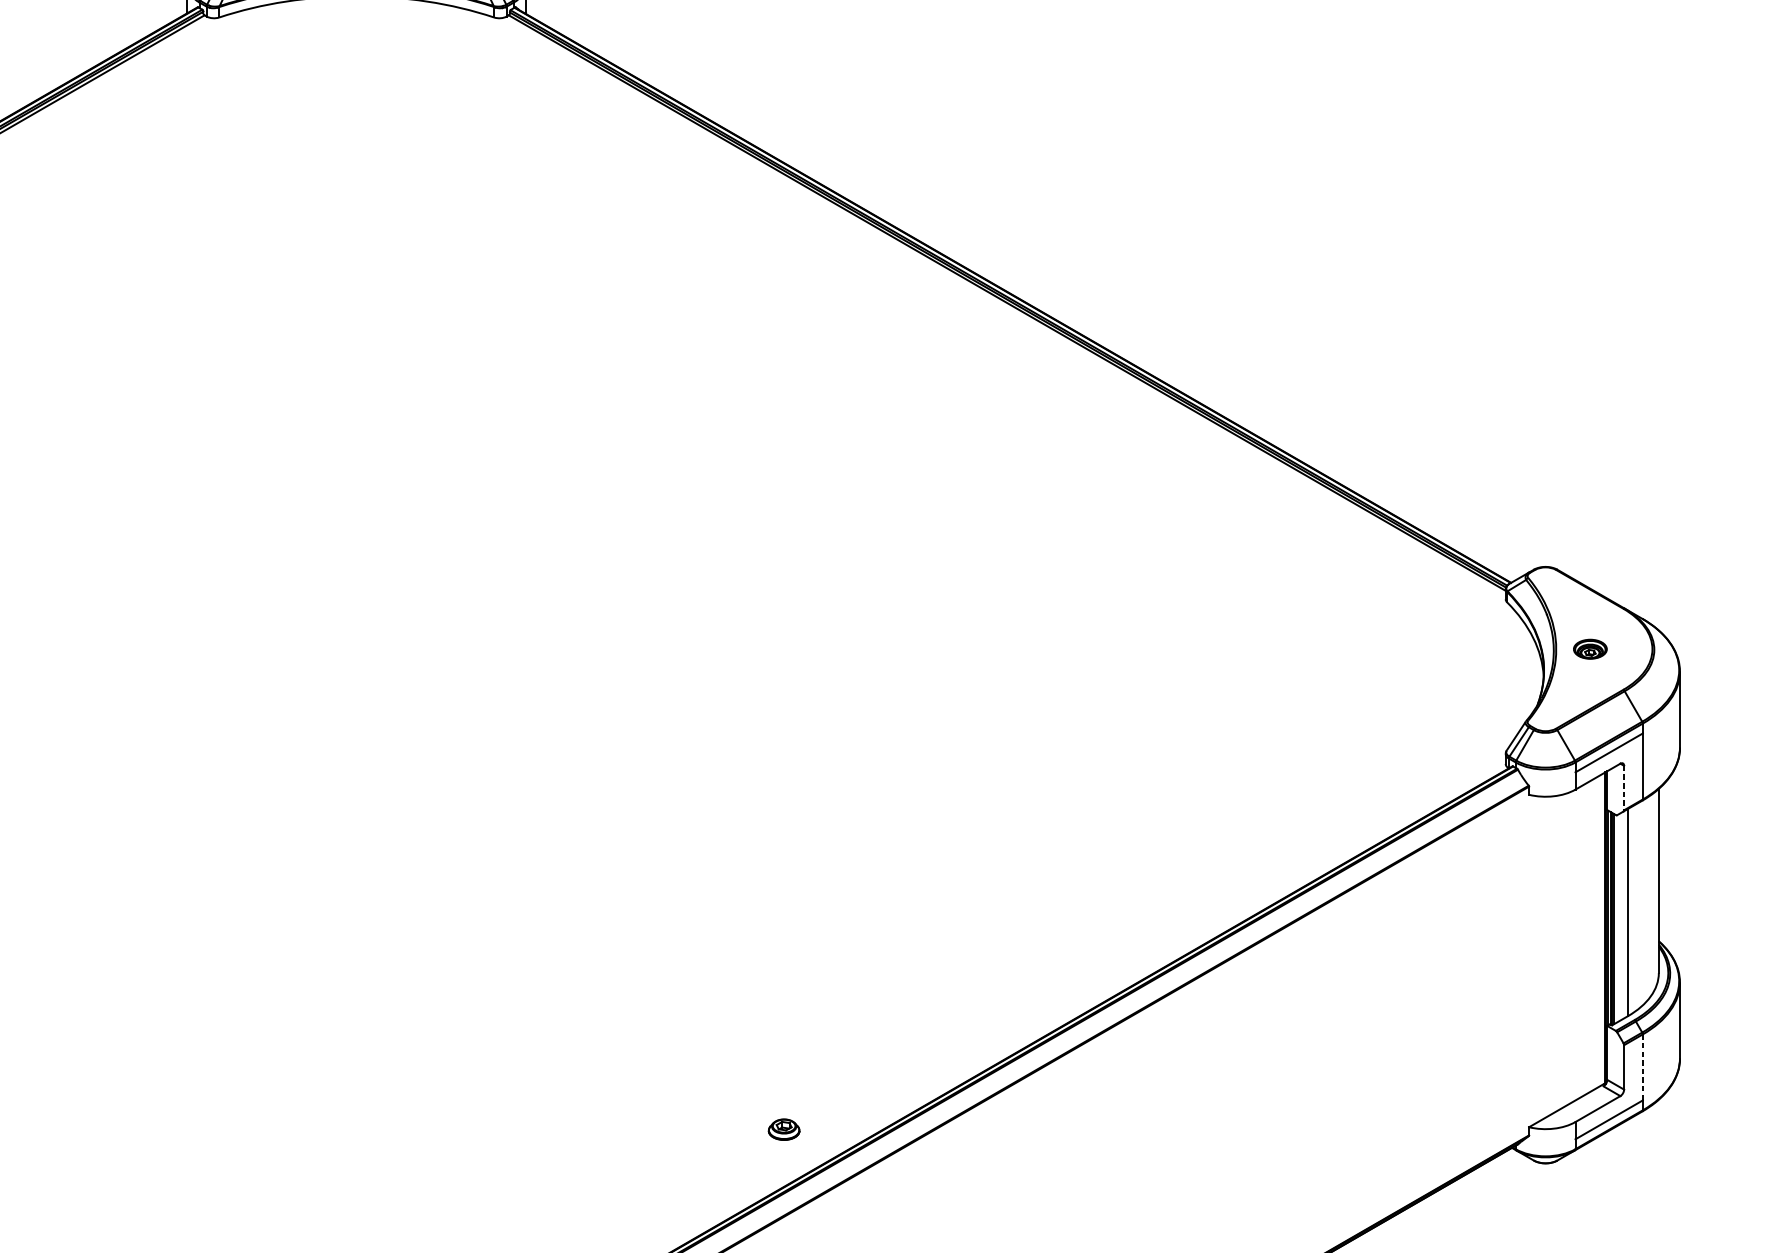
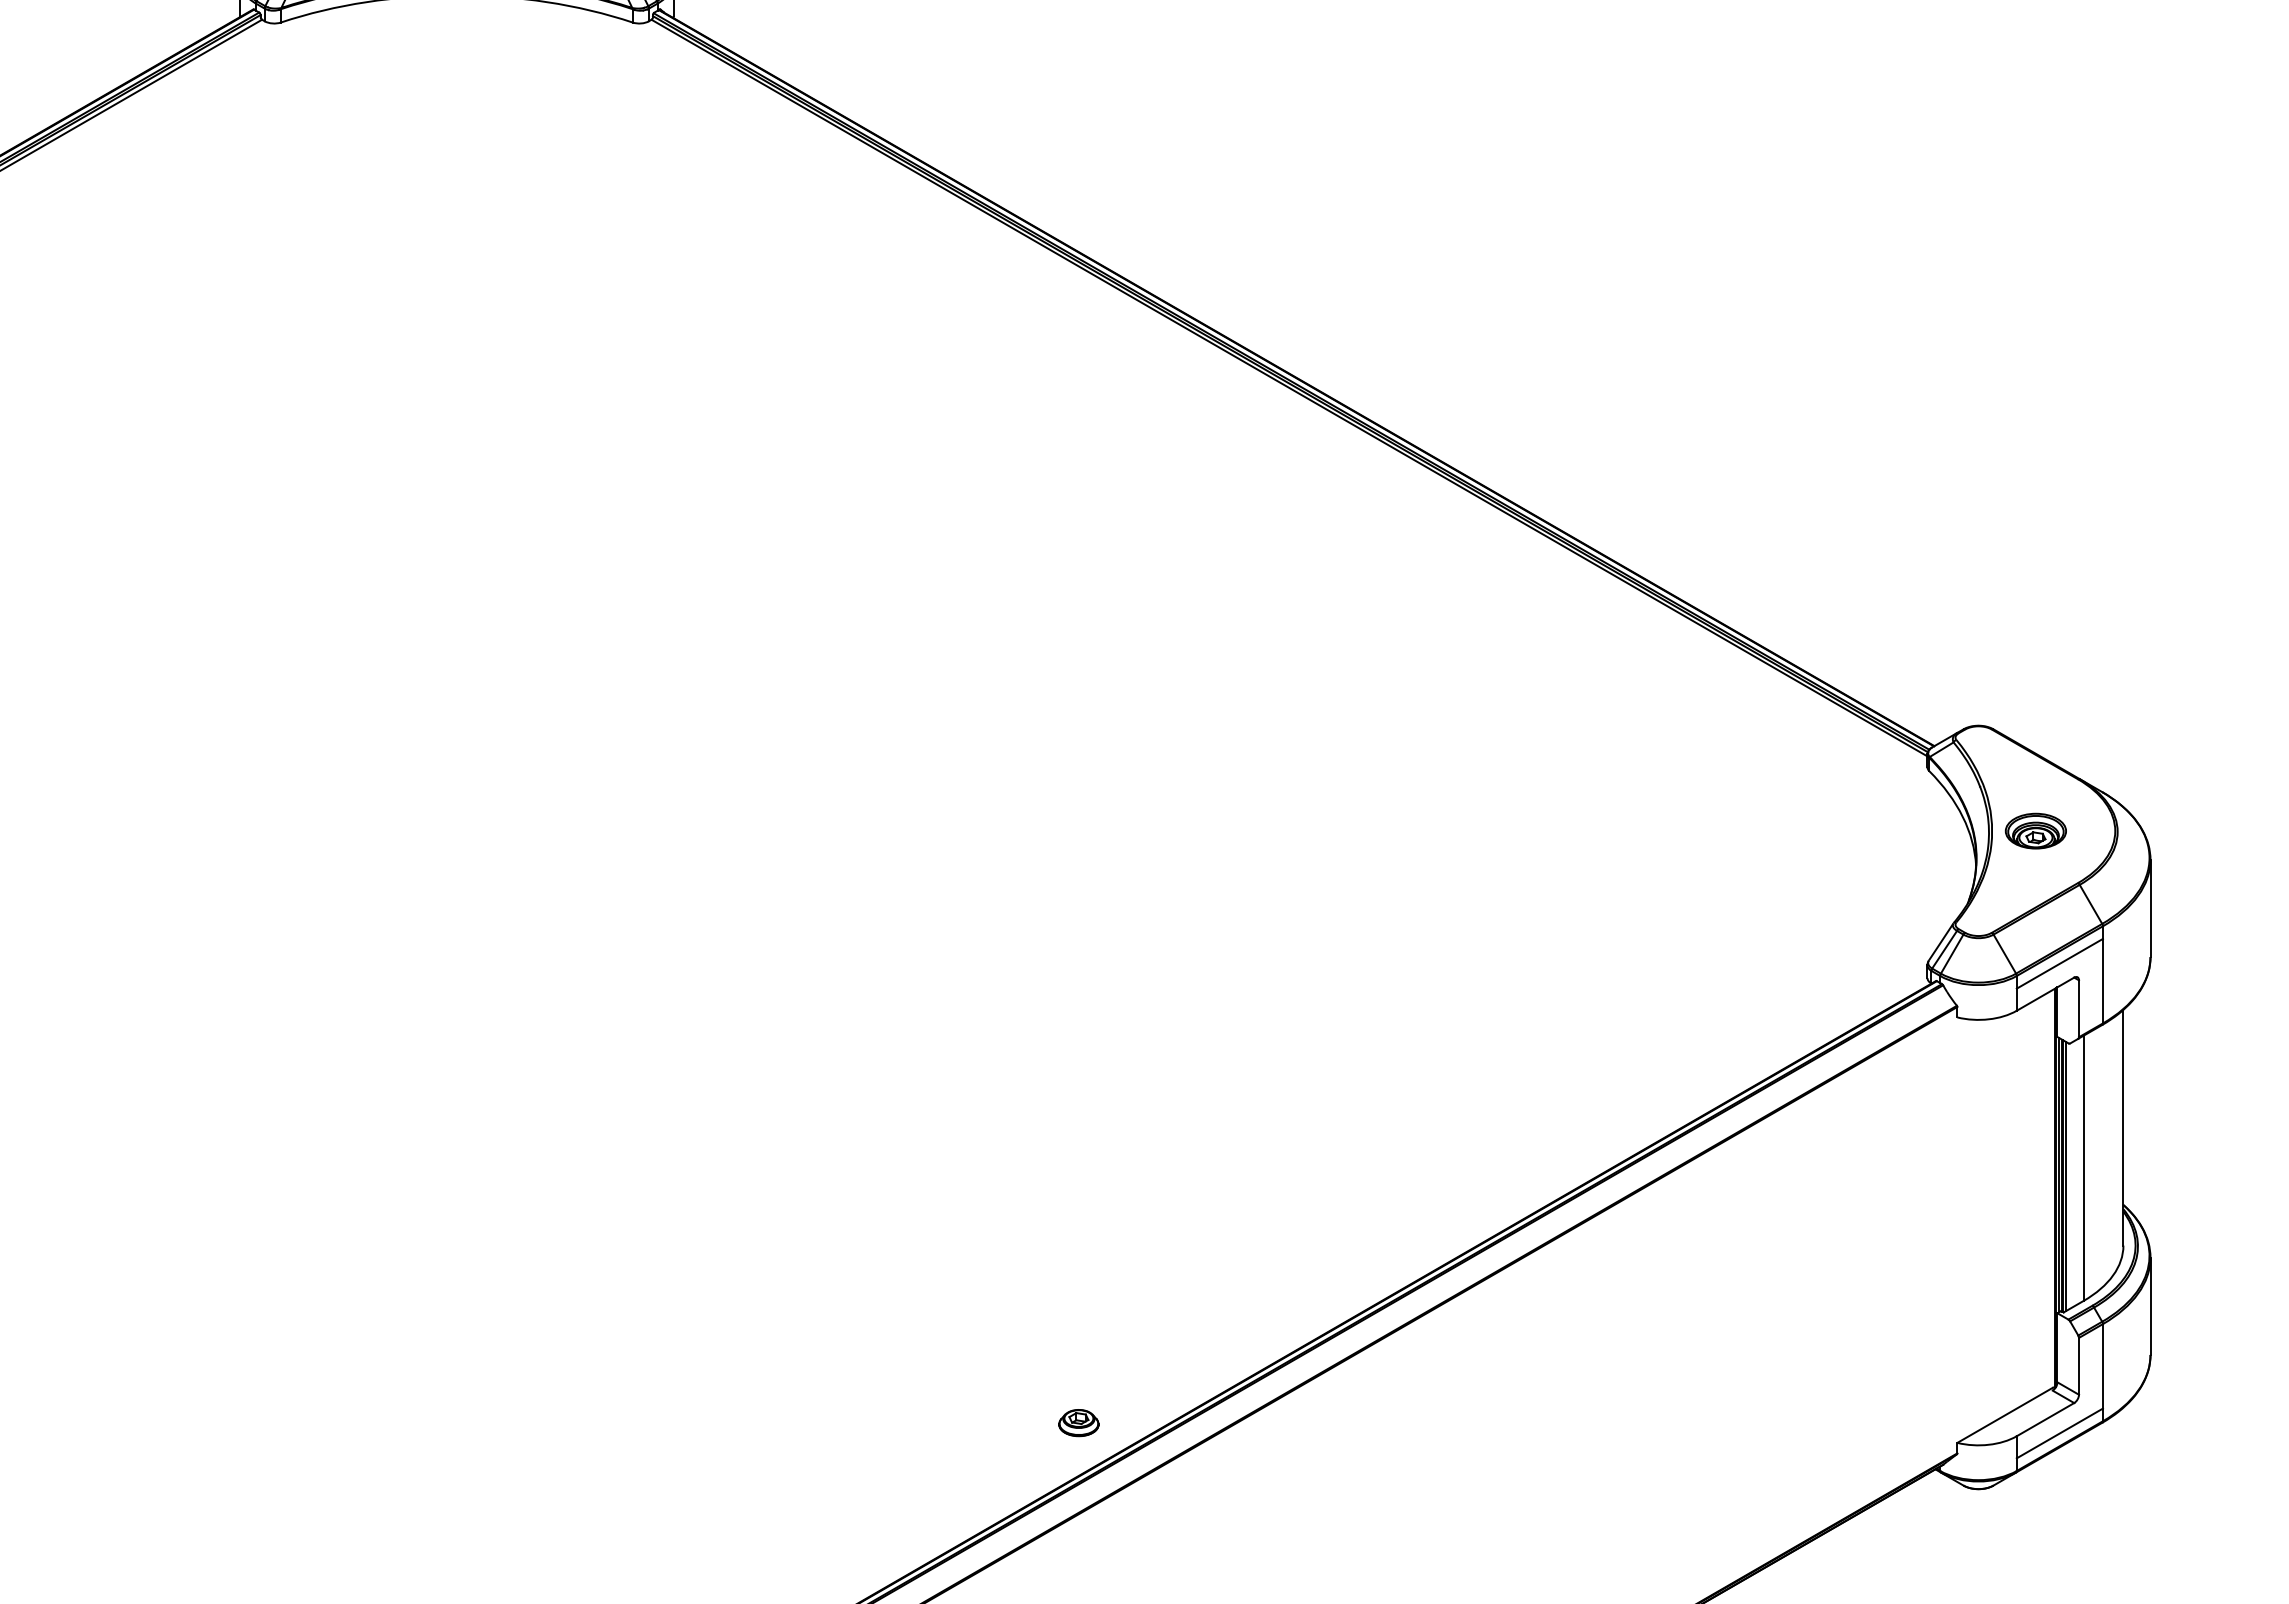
part: (1590, 648) -> (2035, 830), size x1.43
line: (1624, 788) -> (2079, 1009), dashed -> solid
line: (1642, 1067) -> (2102, 1366), dashed -> solid
part: (783, 1130) -> (1078, 1423), moved

